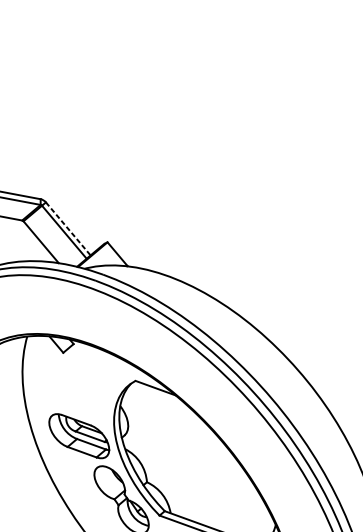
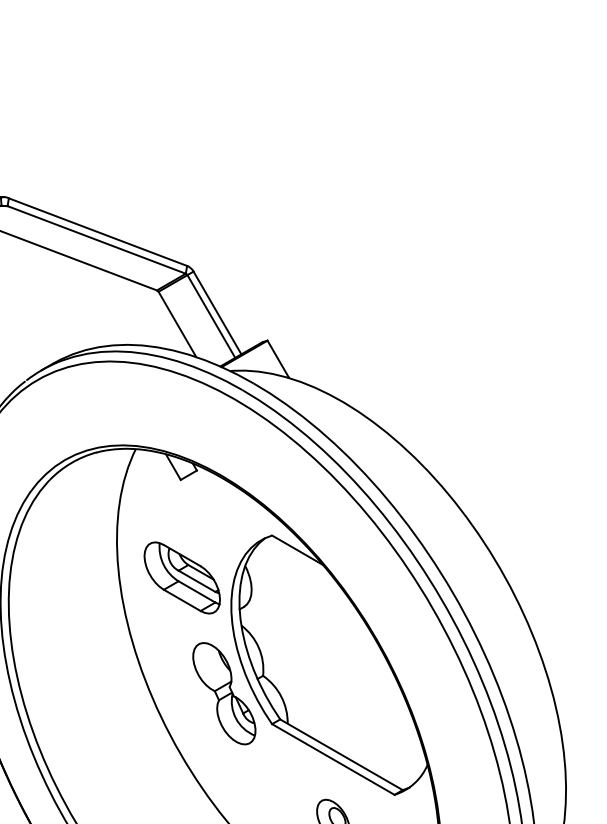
line: (68, 228) -> (217, 312), dashed -> solid
part: (78, 435) -> (181, 577), moved

